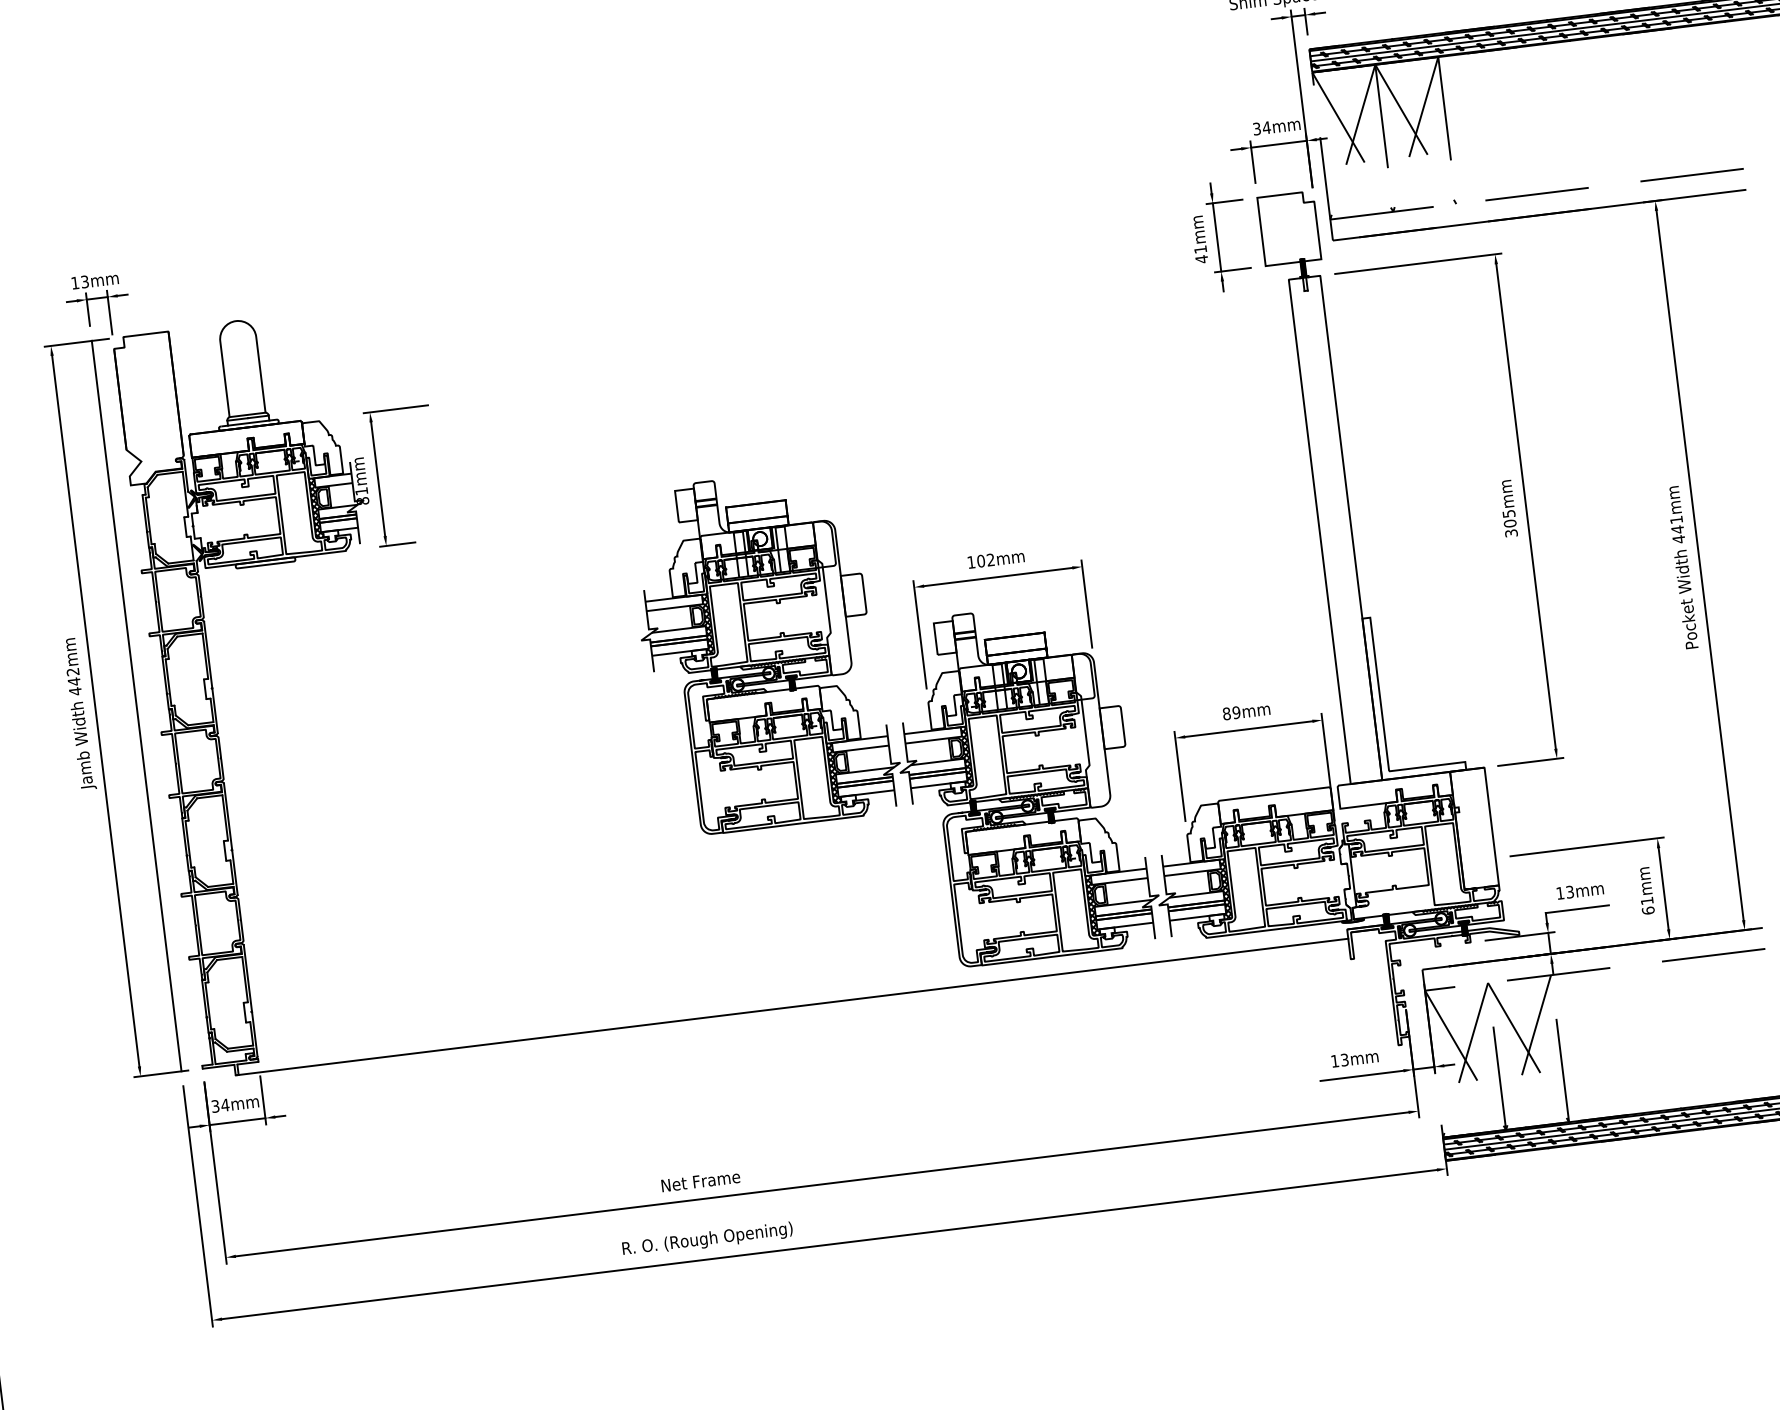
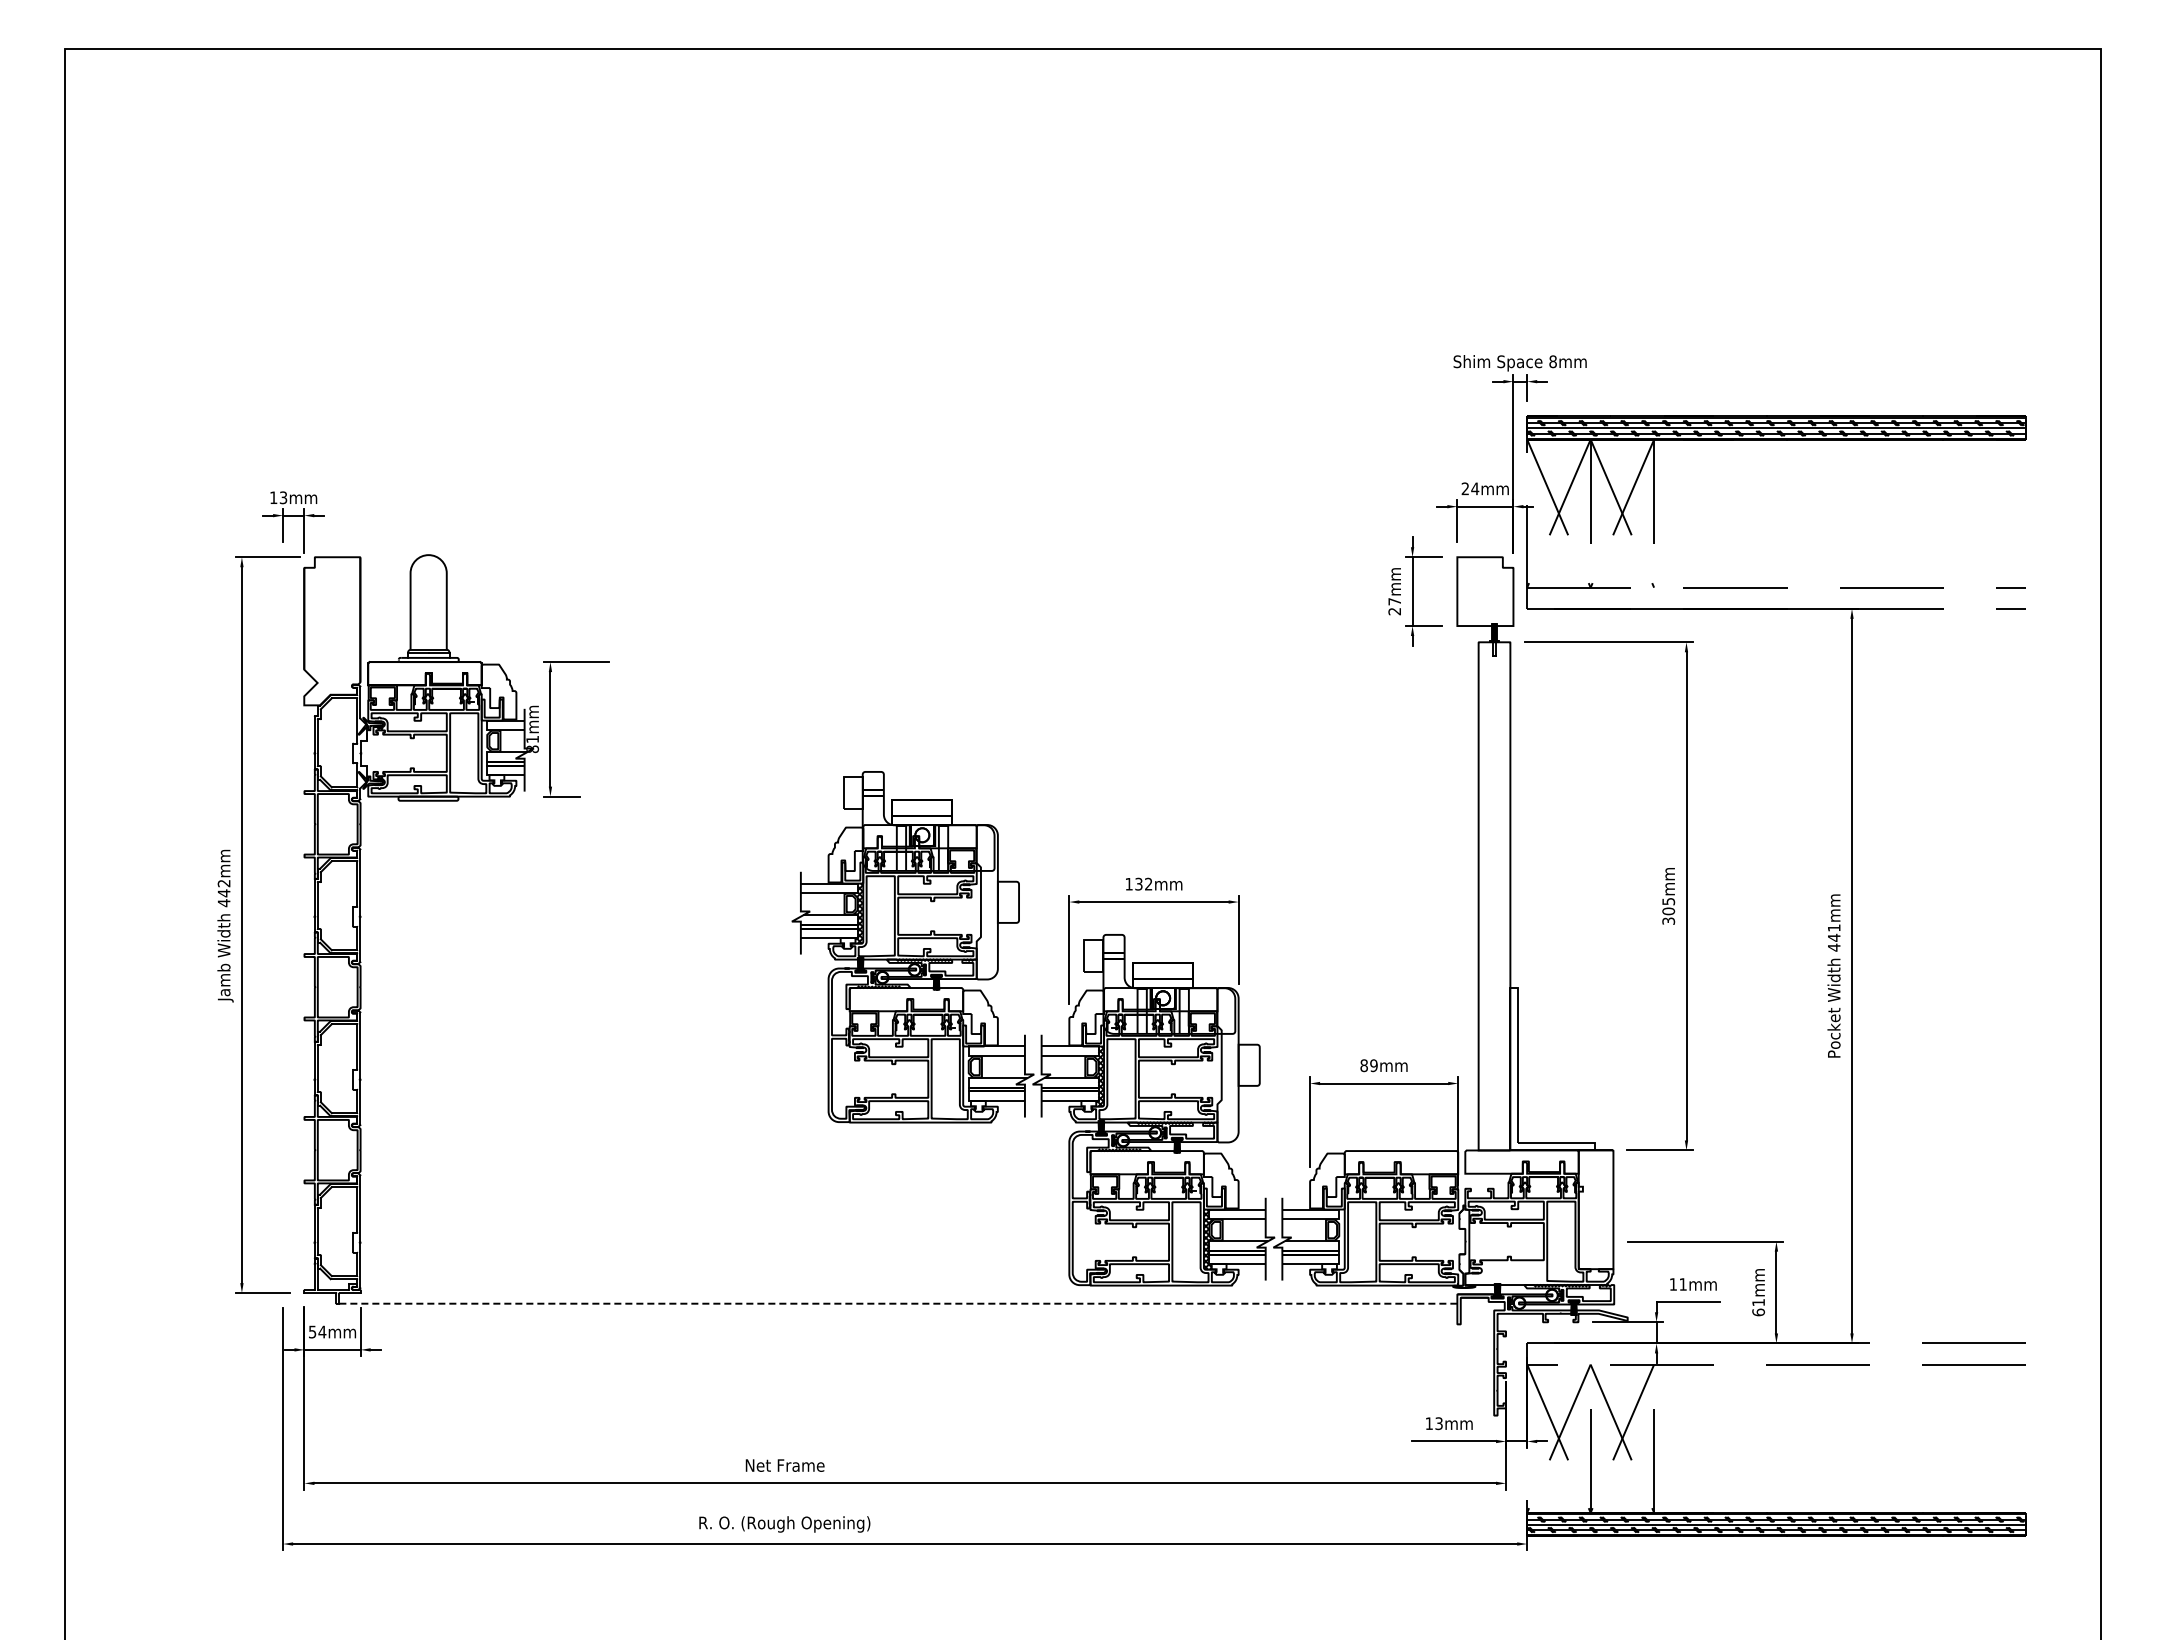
text: (1257, 129) -> (1465, 489), 34mm -> 24mm
text: (1200, 254) -> (1394, 606), 41mm -> 27mm
hatch: (316, 508) -> (485, 750), removed
text: (980, 560) -> (1138, 883), 102mm -> 132mm
line: (137, 706) -> (283, 925), removed
hatch: (834, 772) -> (967, 1076), removed
hatch: (1223, 889) -> (1339, 1239), removed
text: (1569, 892) -> (1682, 1284), 13mm -> 11mm
line: (792, 1006) -> (897, 1303), solid -> dashed
text: (215, 1105) -> (312, 1331), 34mm -> 54mm

